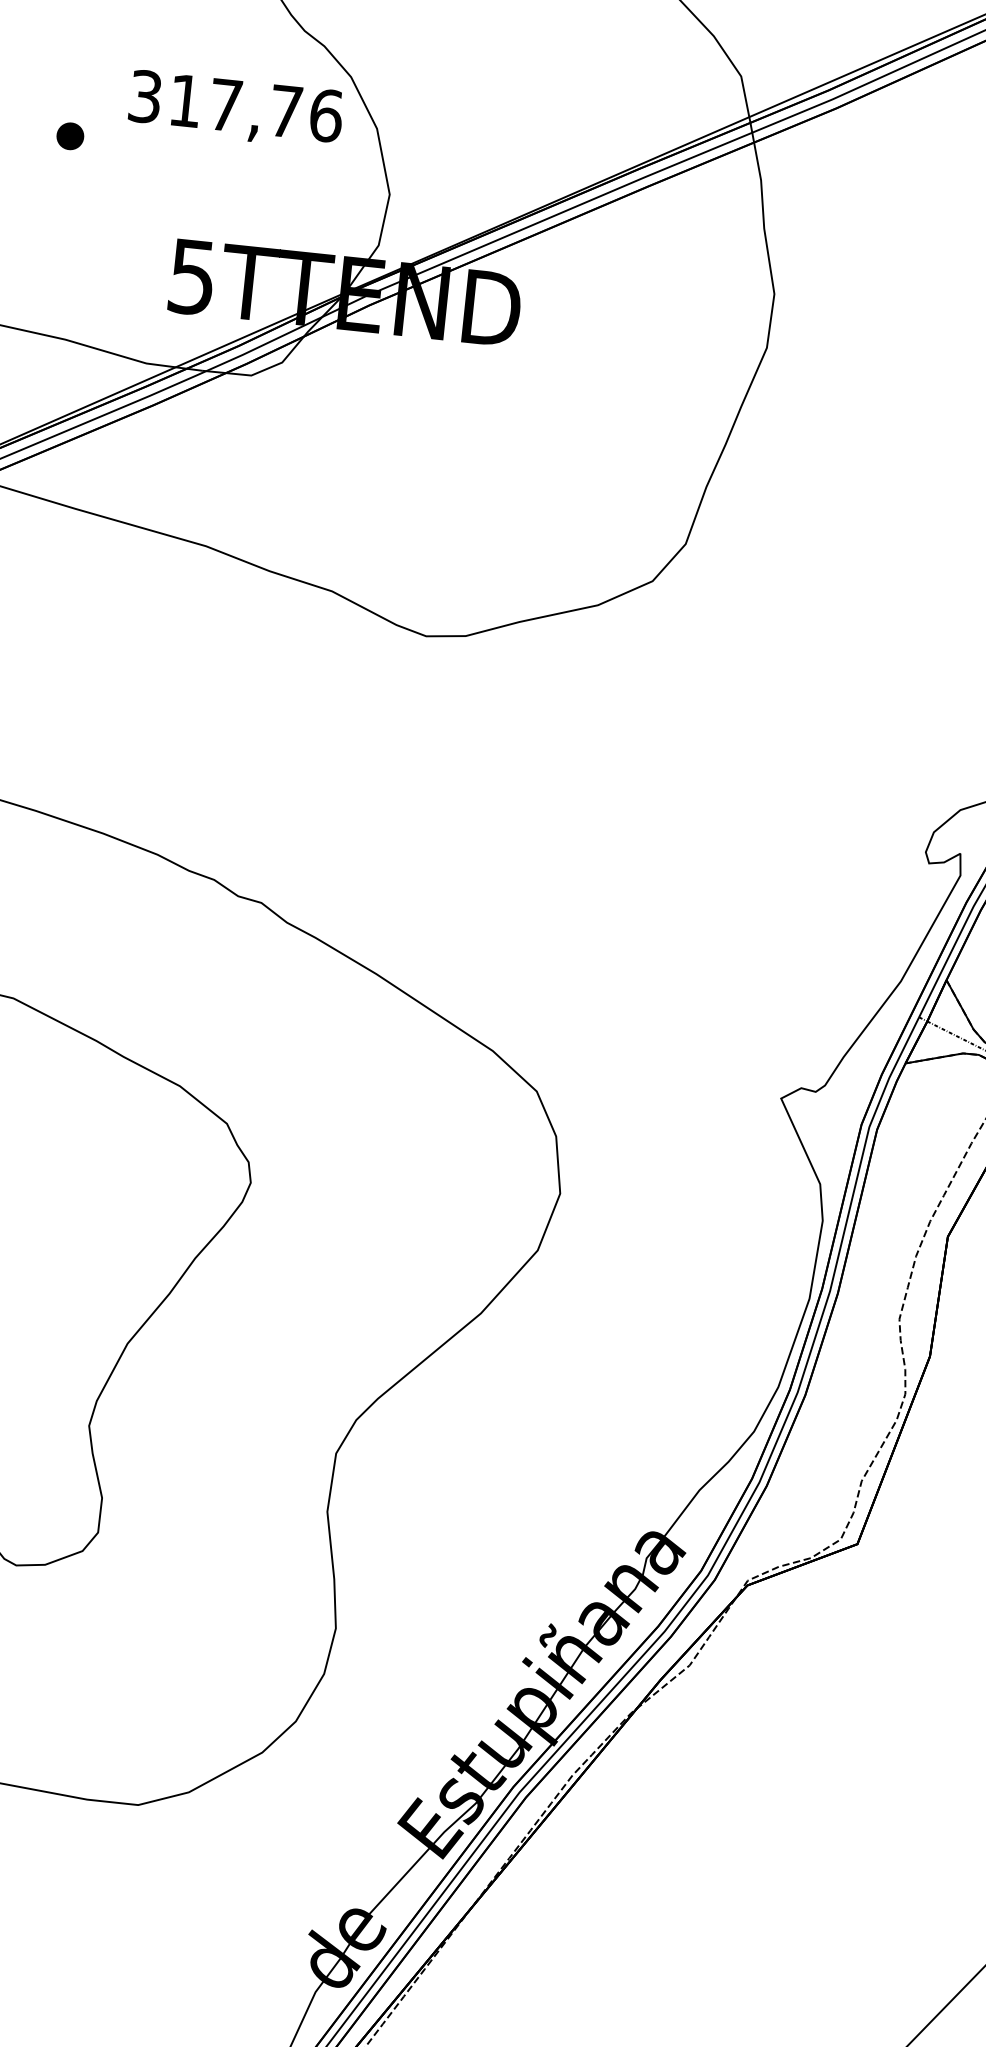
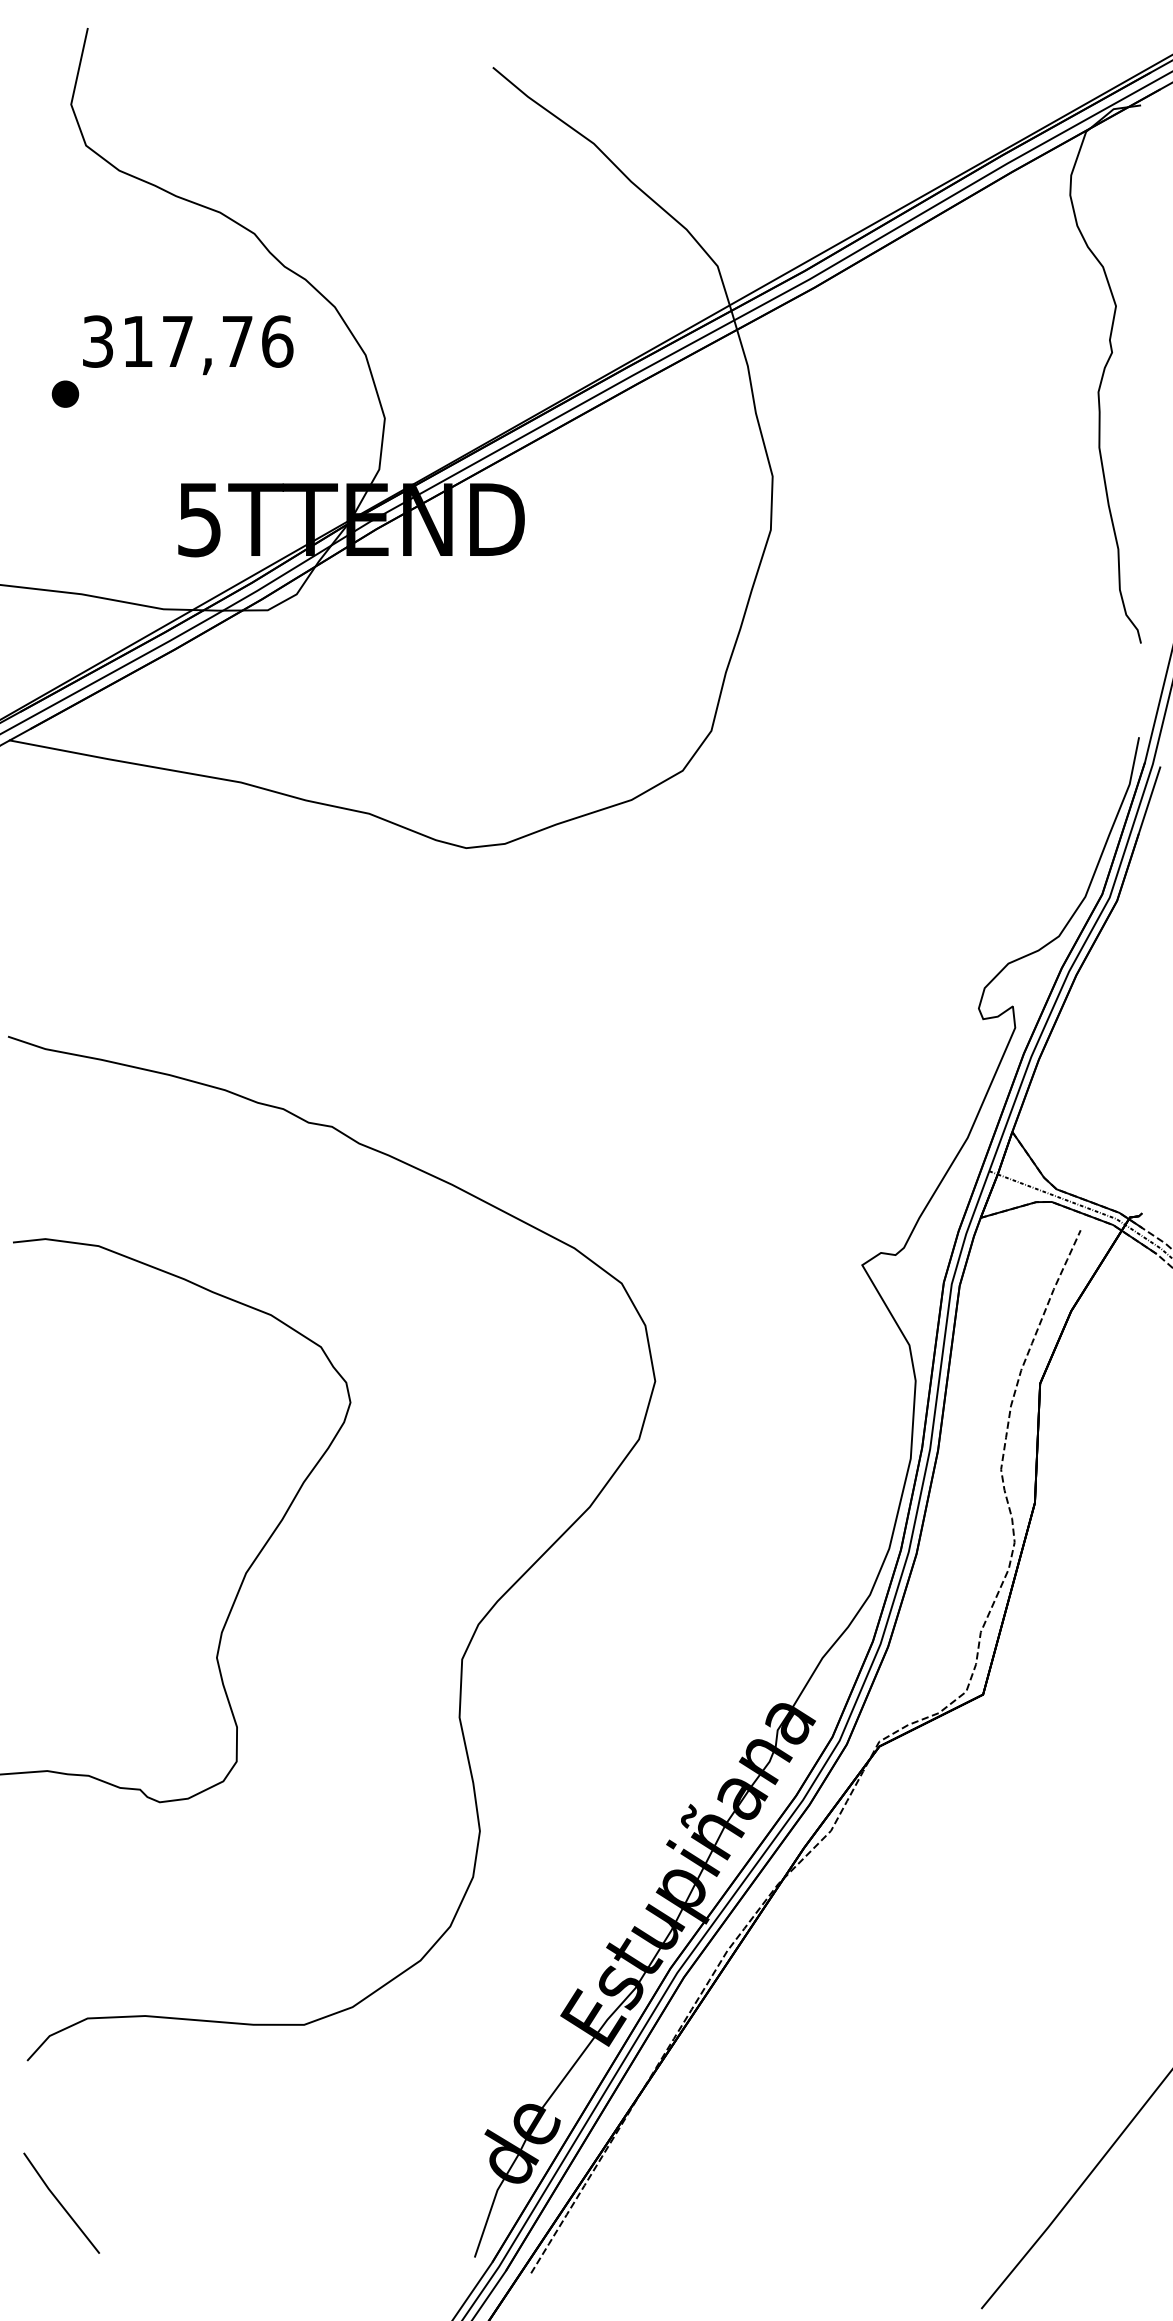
text: (236, 110) -> (188, 345), moved

